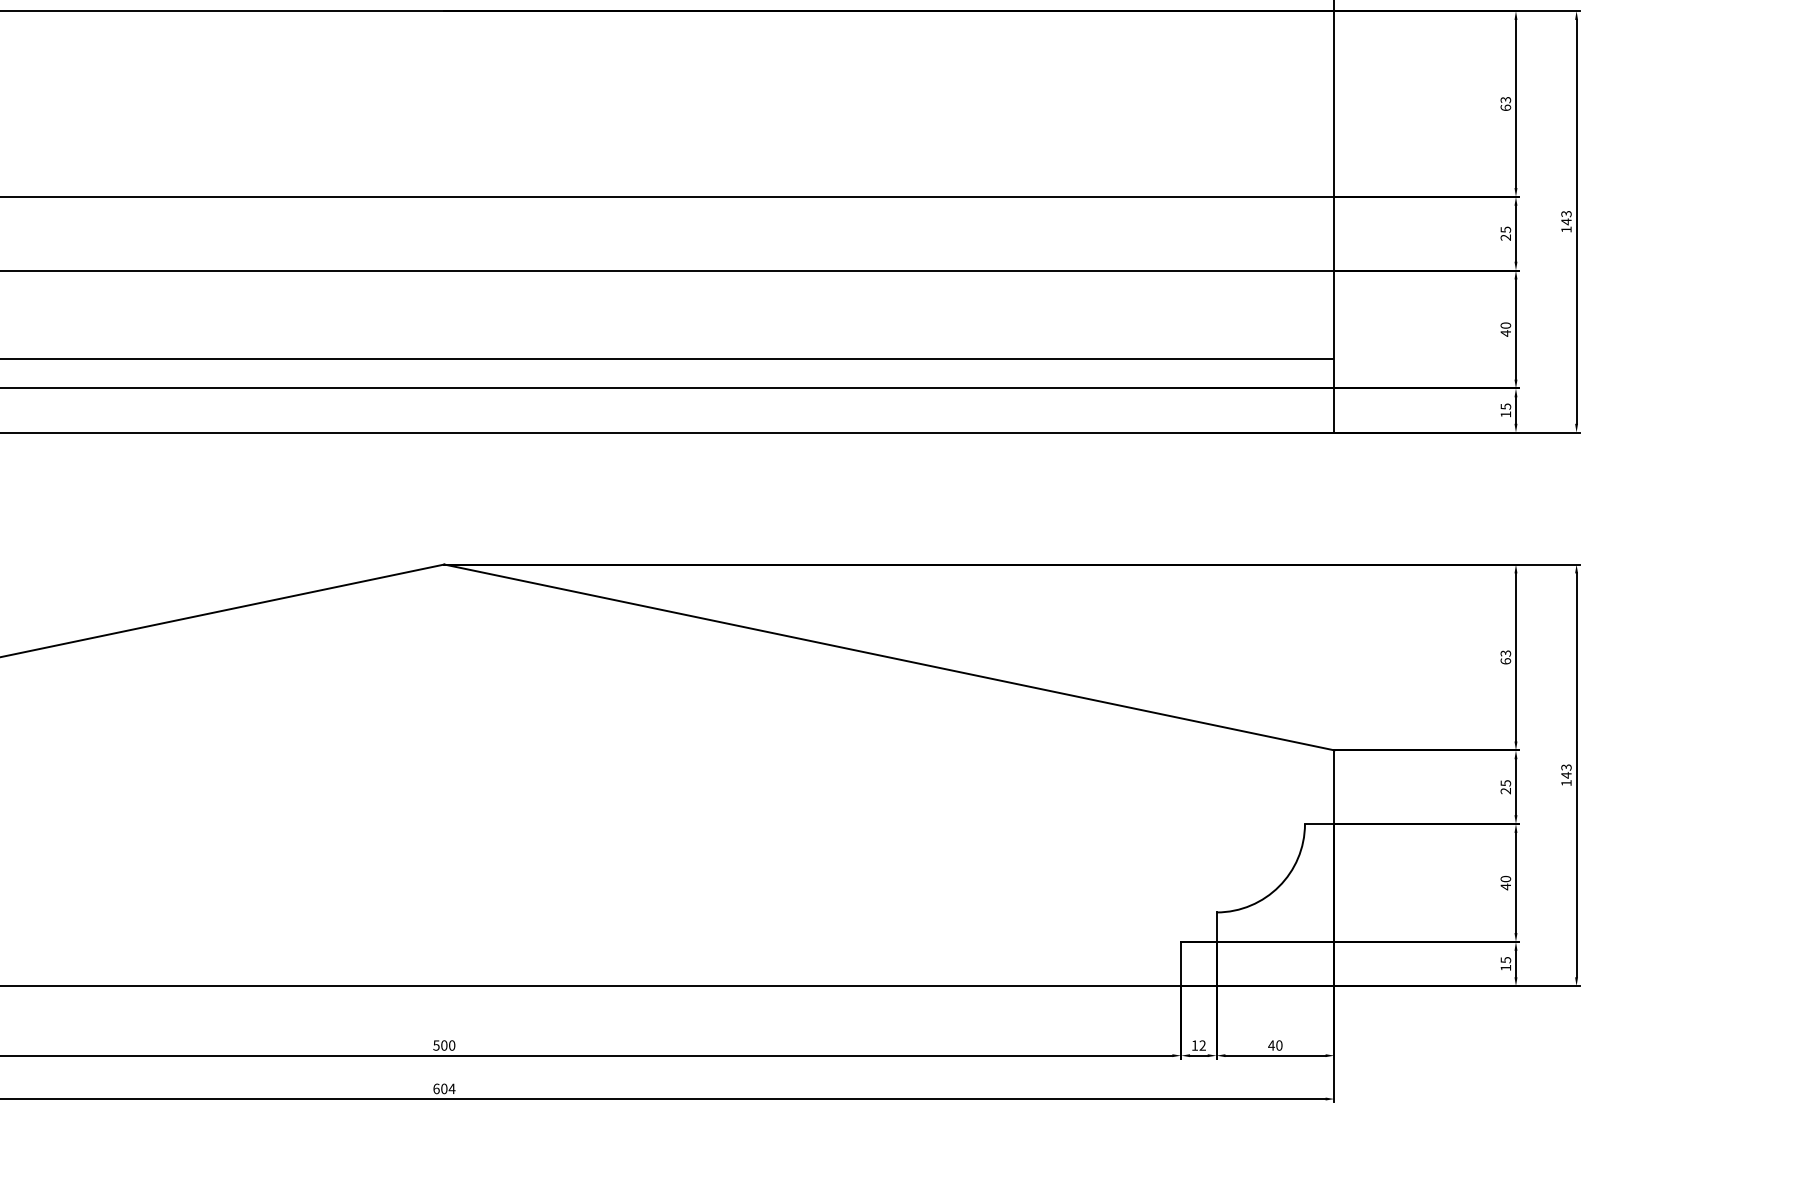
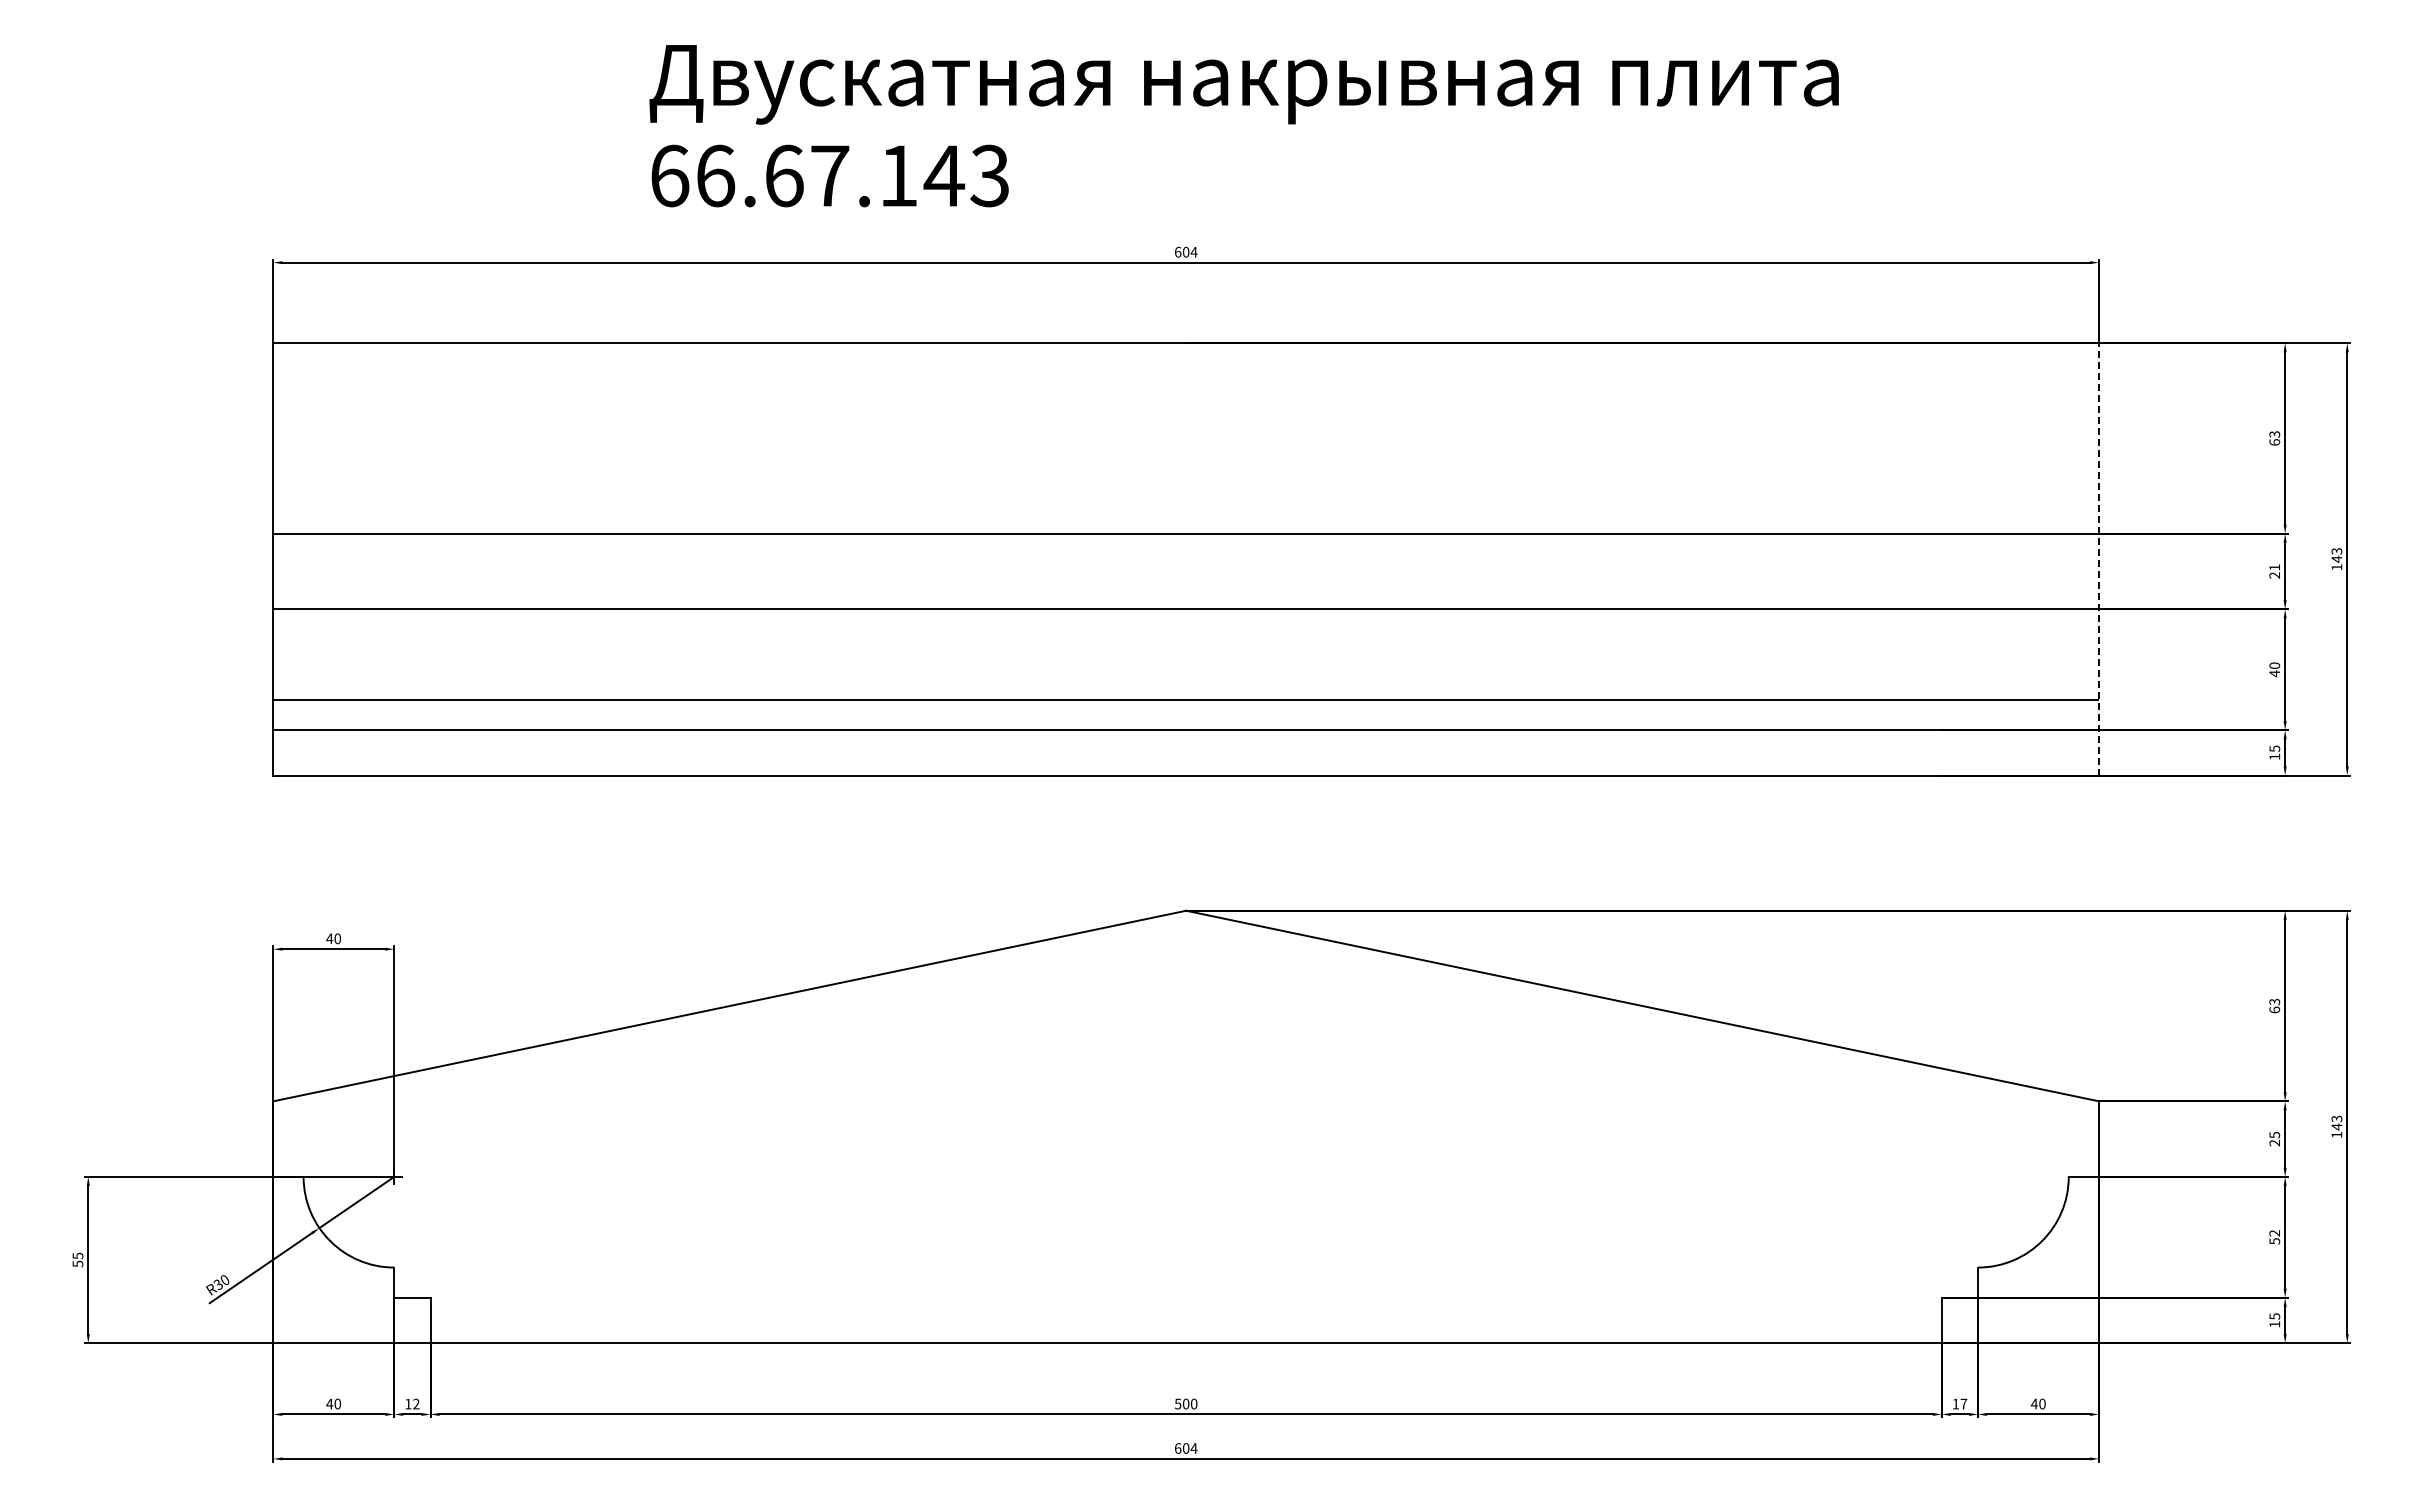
line: (1333, 221) -> (2098, 558), solid -> dashed
text: (1505, 229) -> (2274, 567), 25 -> 21
text: (1505, 883) -> (2274, 1237), 40 -> 52
text: (1202, 1045) -> (1963, 1403), 12 -> 17

